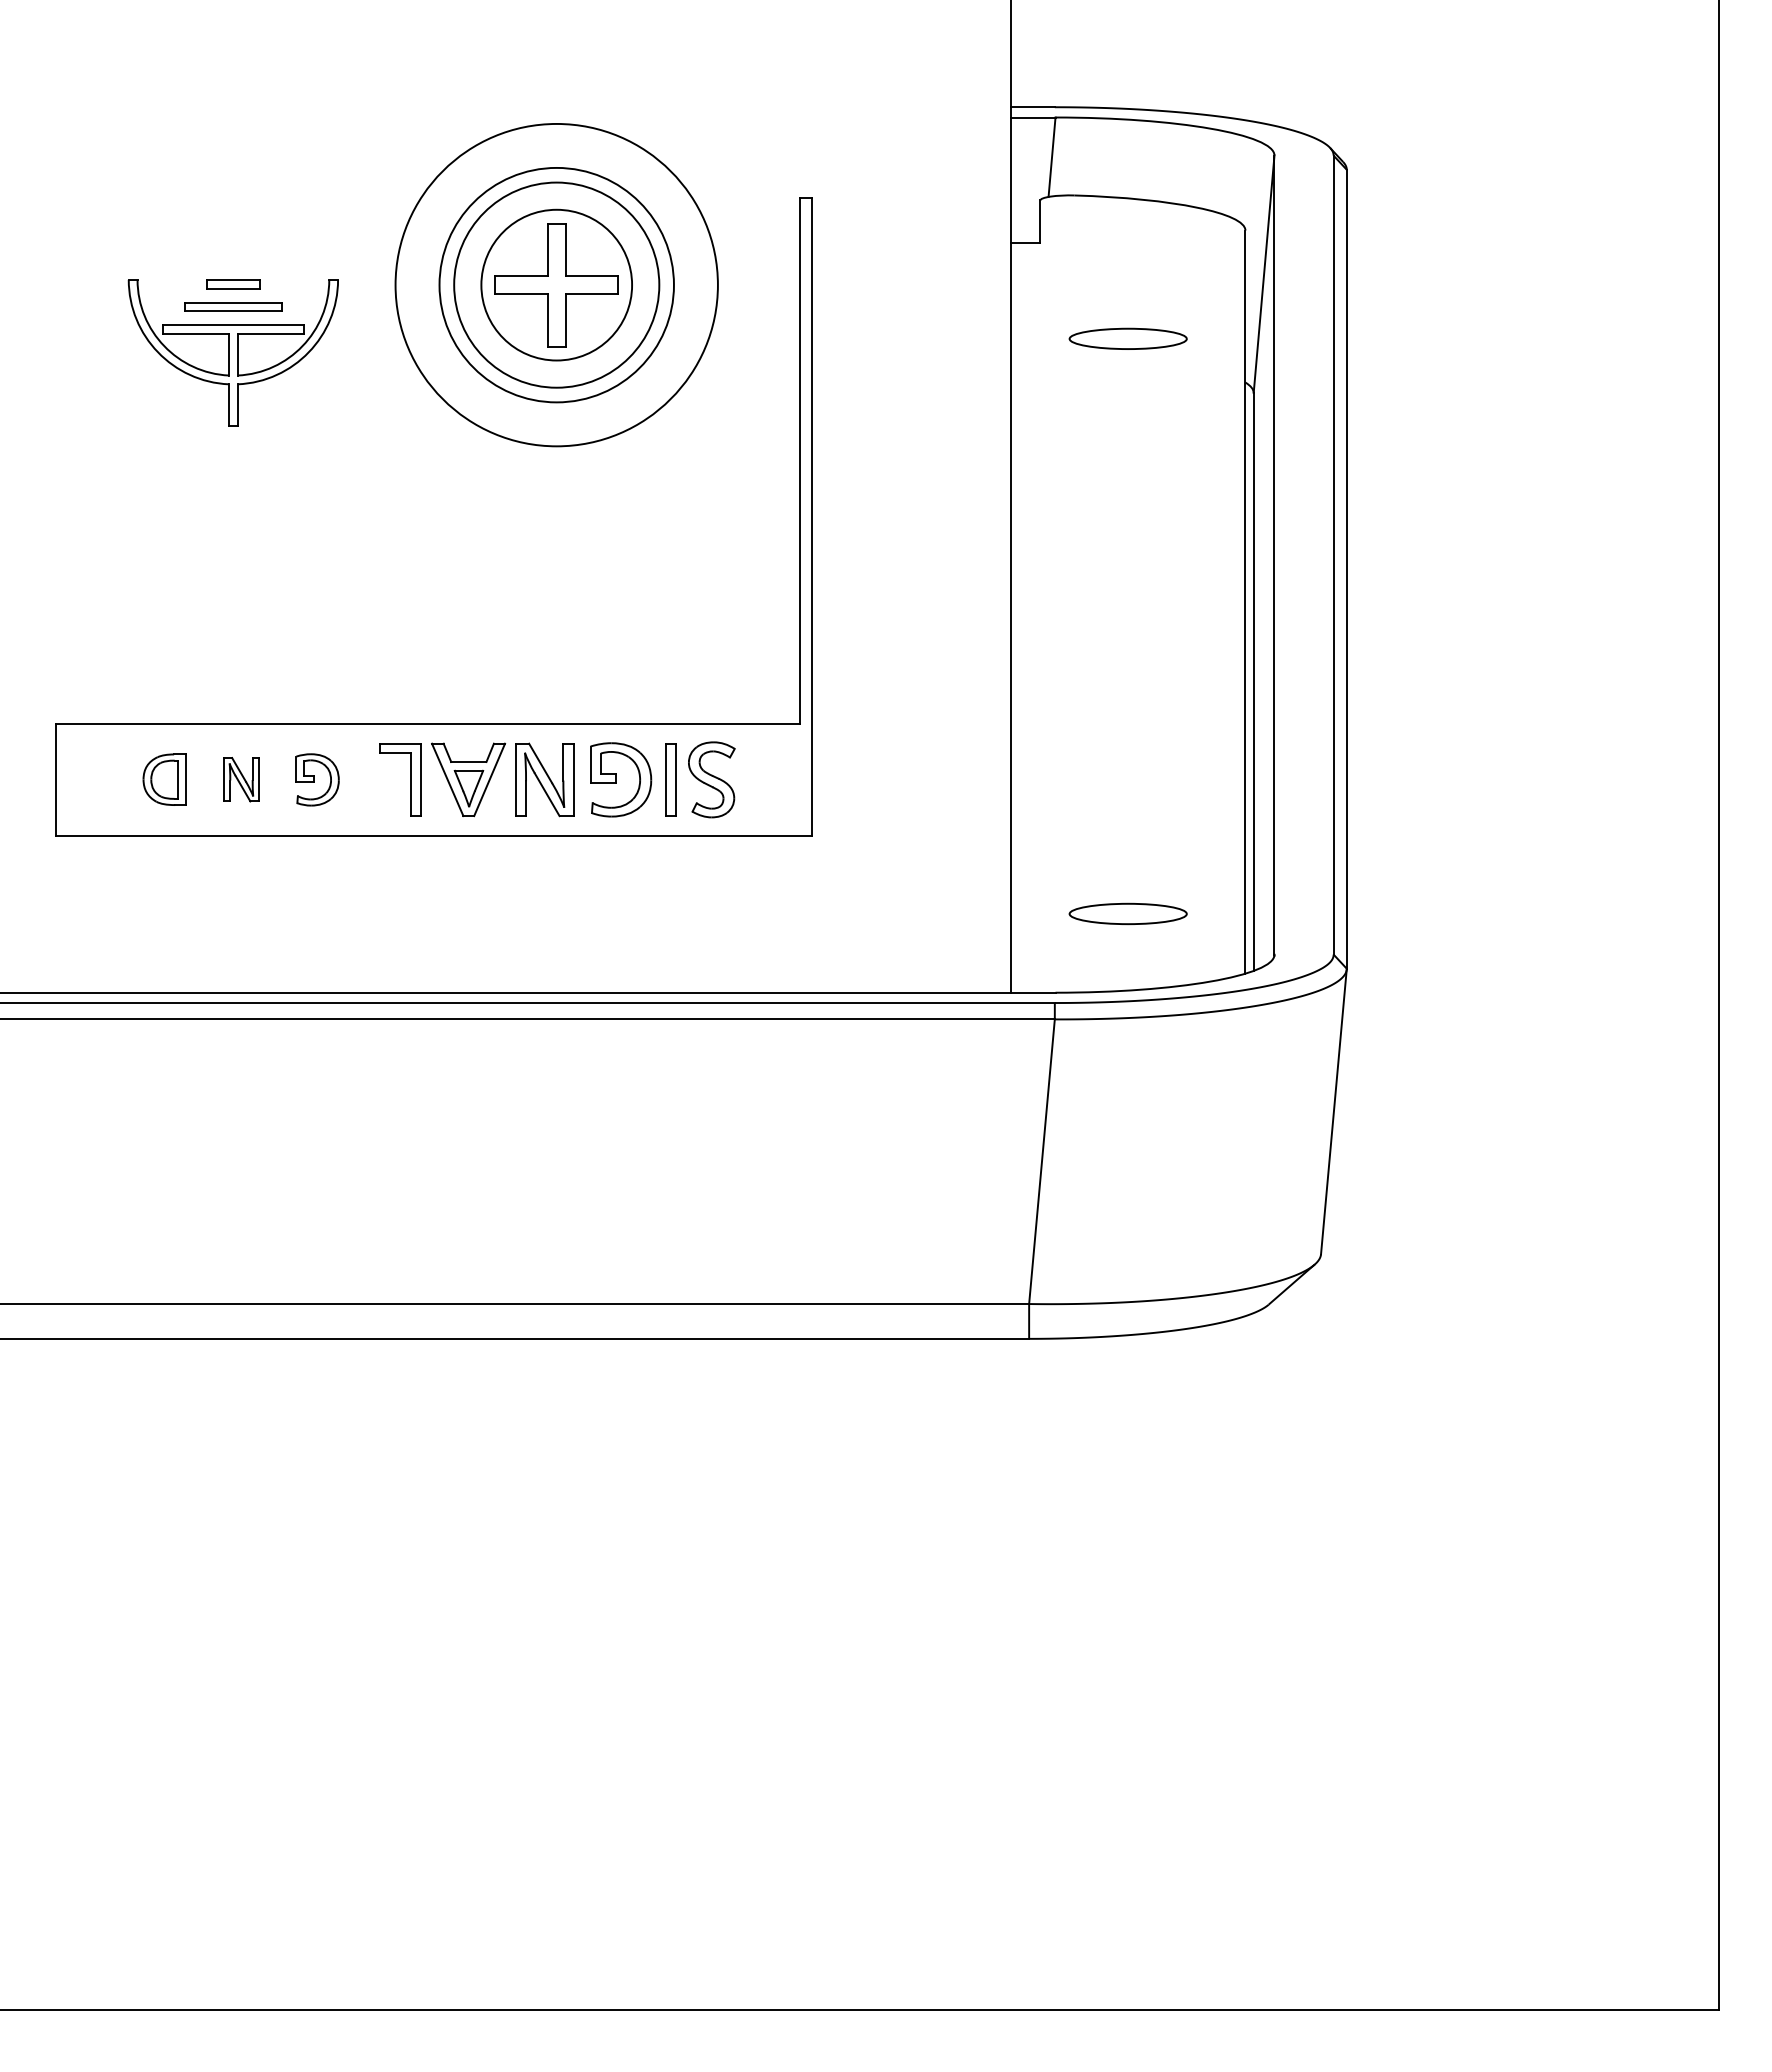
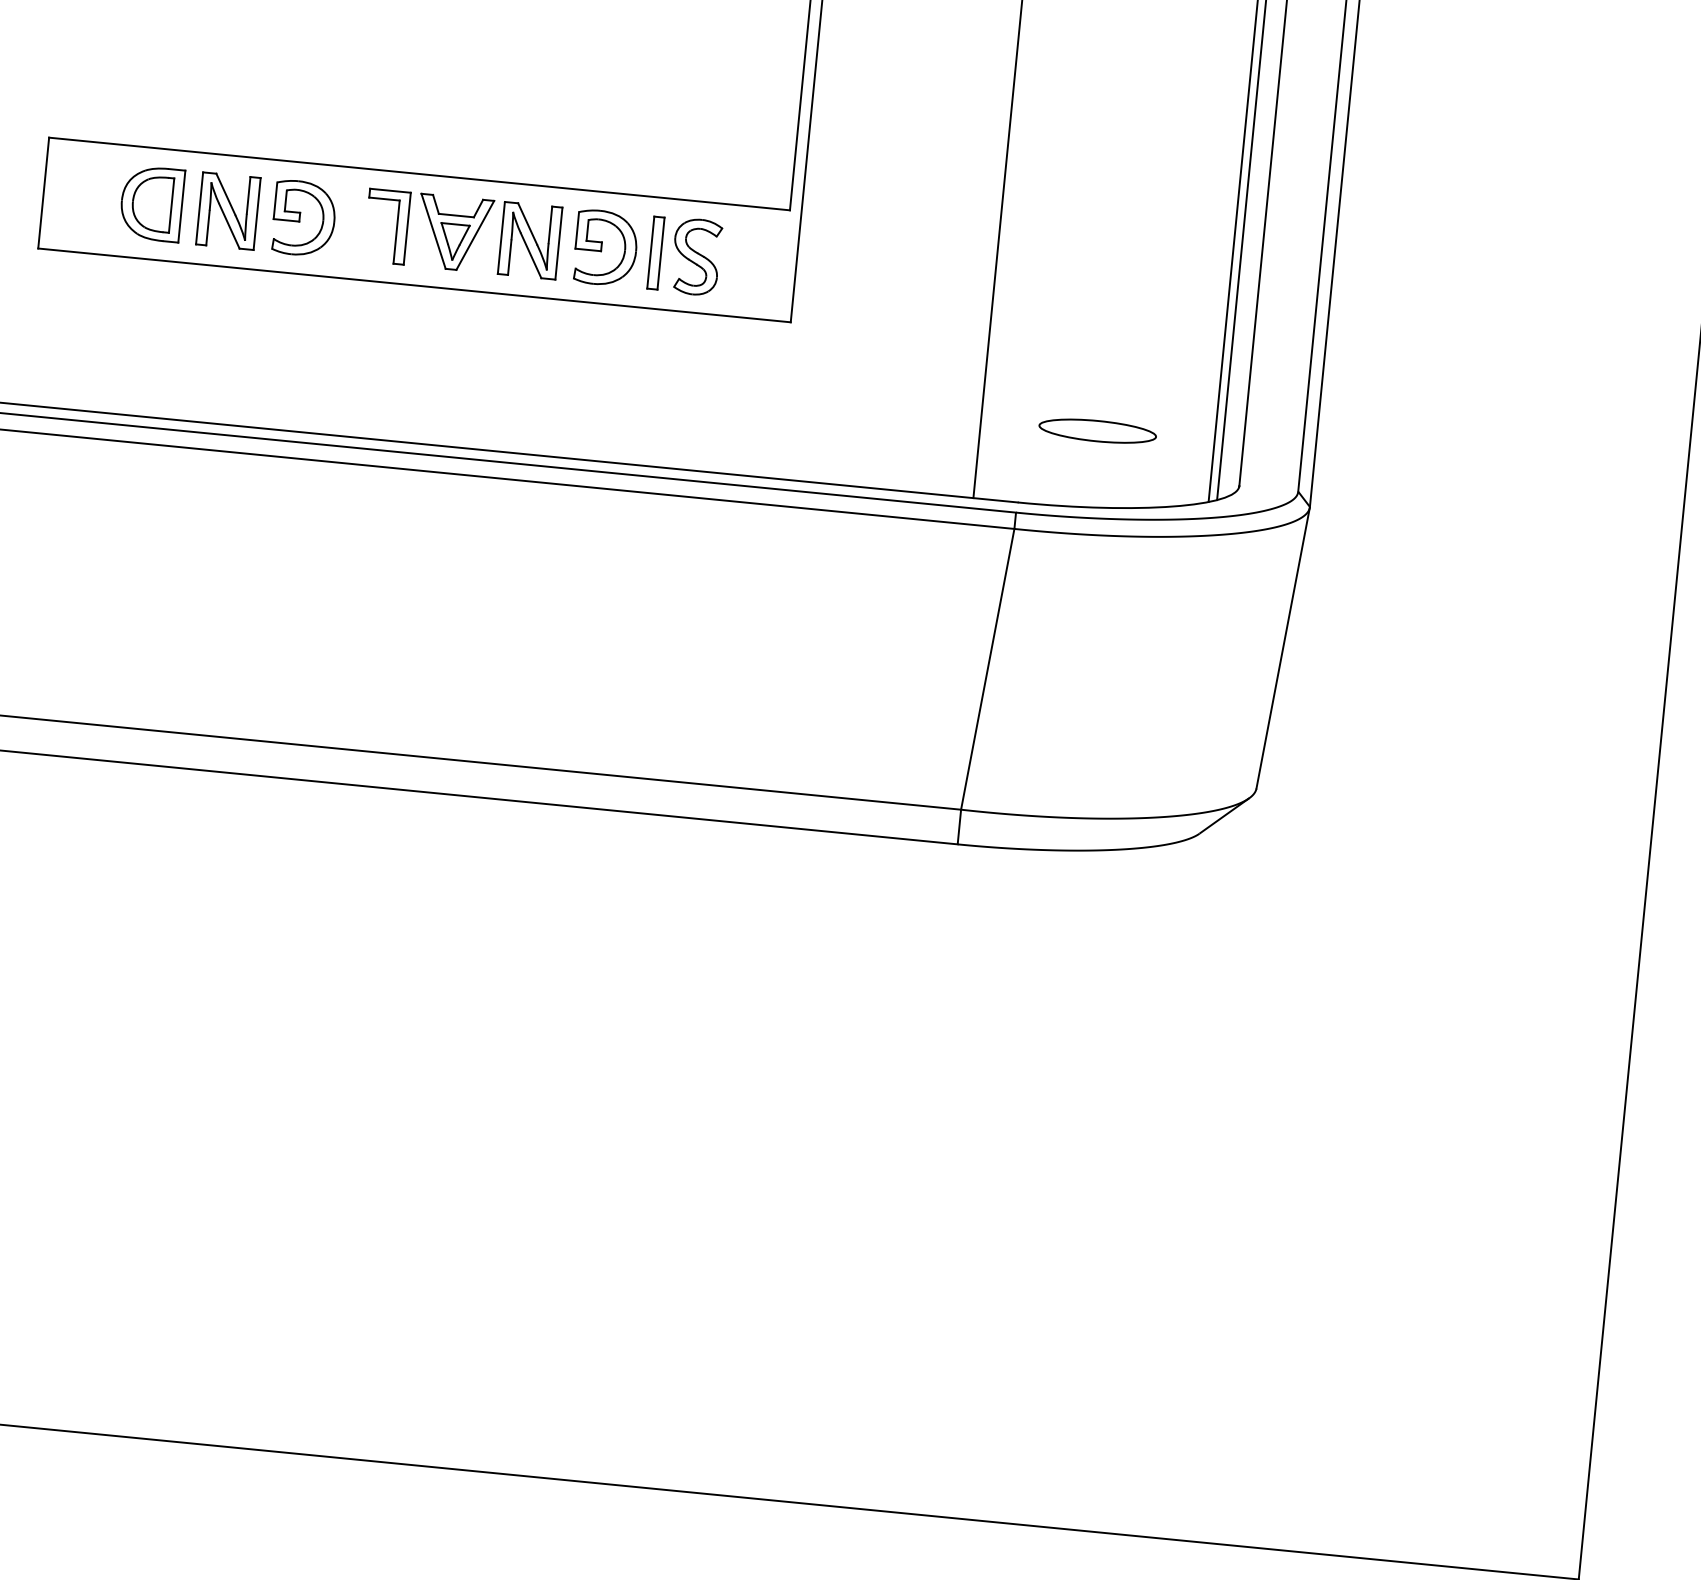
part: (164, 779) -> (151, 203), size x1.43
part: (241, 779) -> (228, 210), size x1.67
part: (317, 779) -> (304, 218), size x1.43

